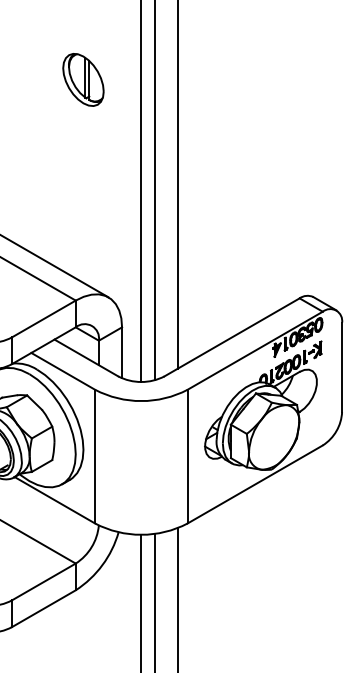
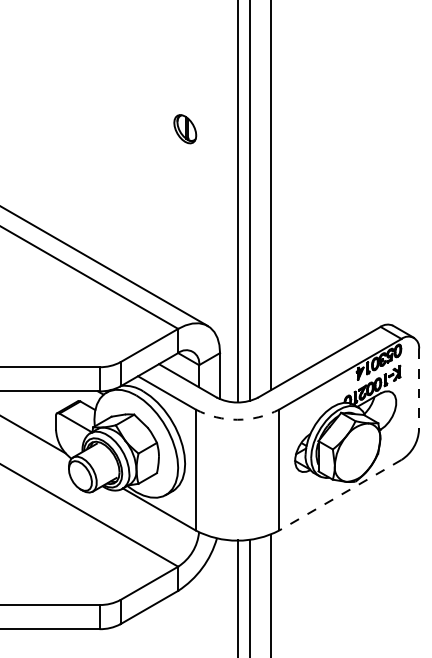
part: (83, 78) -> (185, 128), size x0.6
line: (342, 367) -> (419, 389), solid -> dashed
arc: (141, 400) -> (237, 419), solid -> dashed
line: (255, 484) -> (340, 495), solid -> dashed

